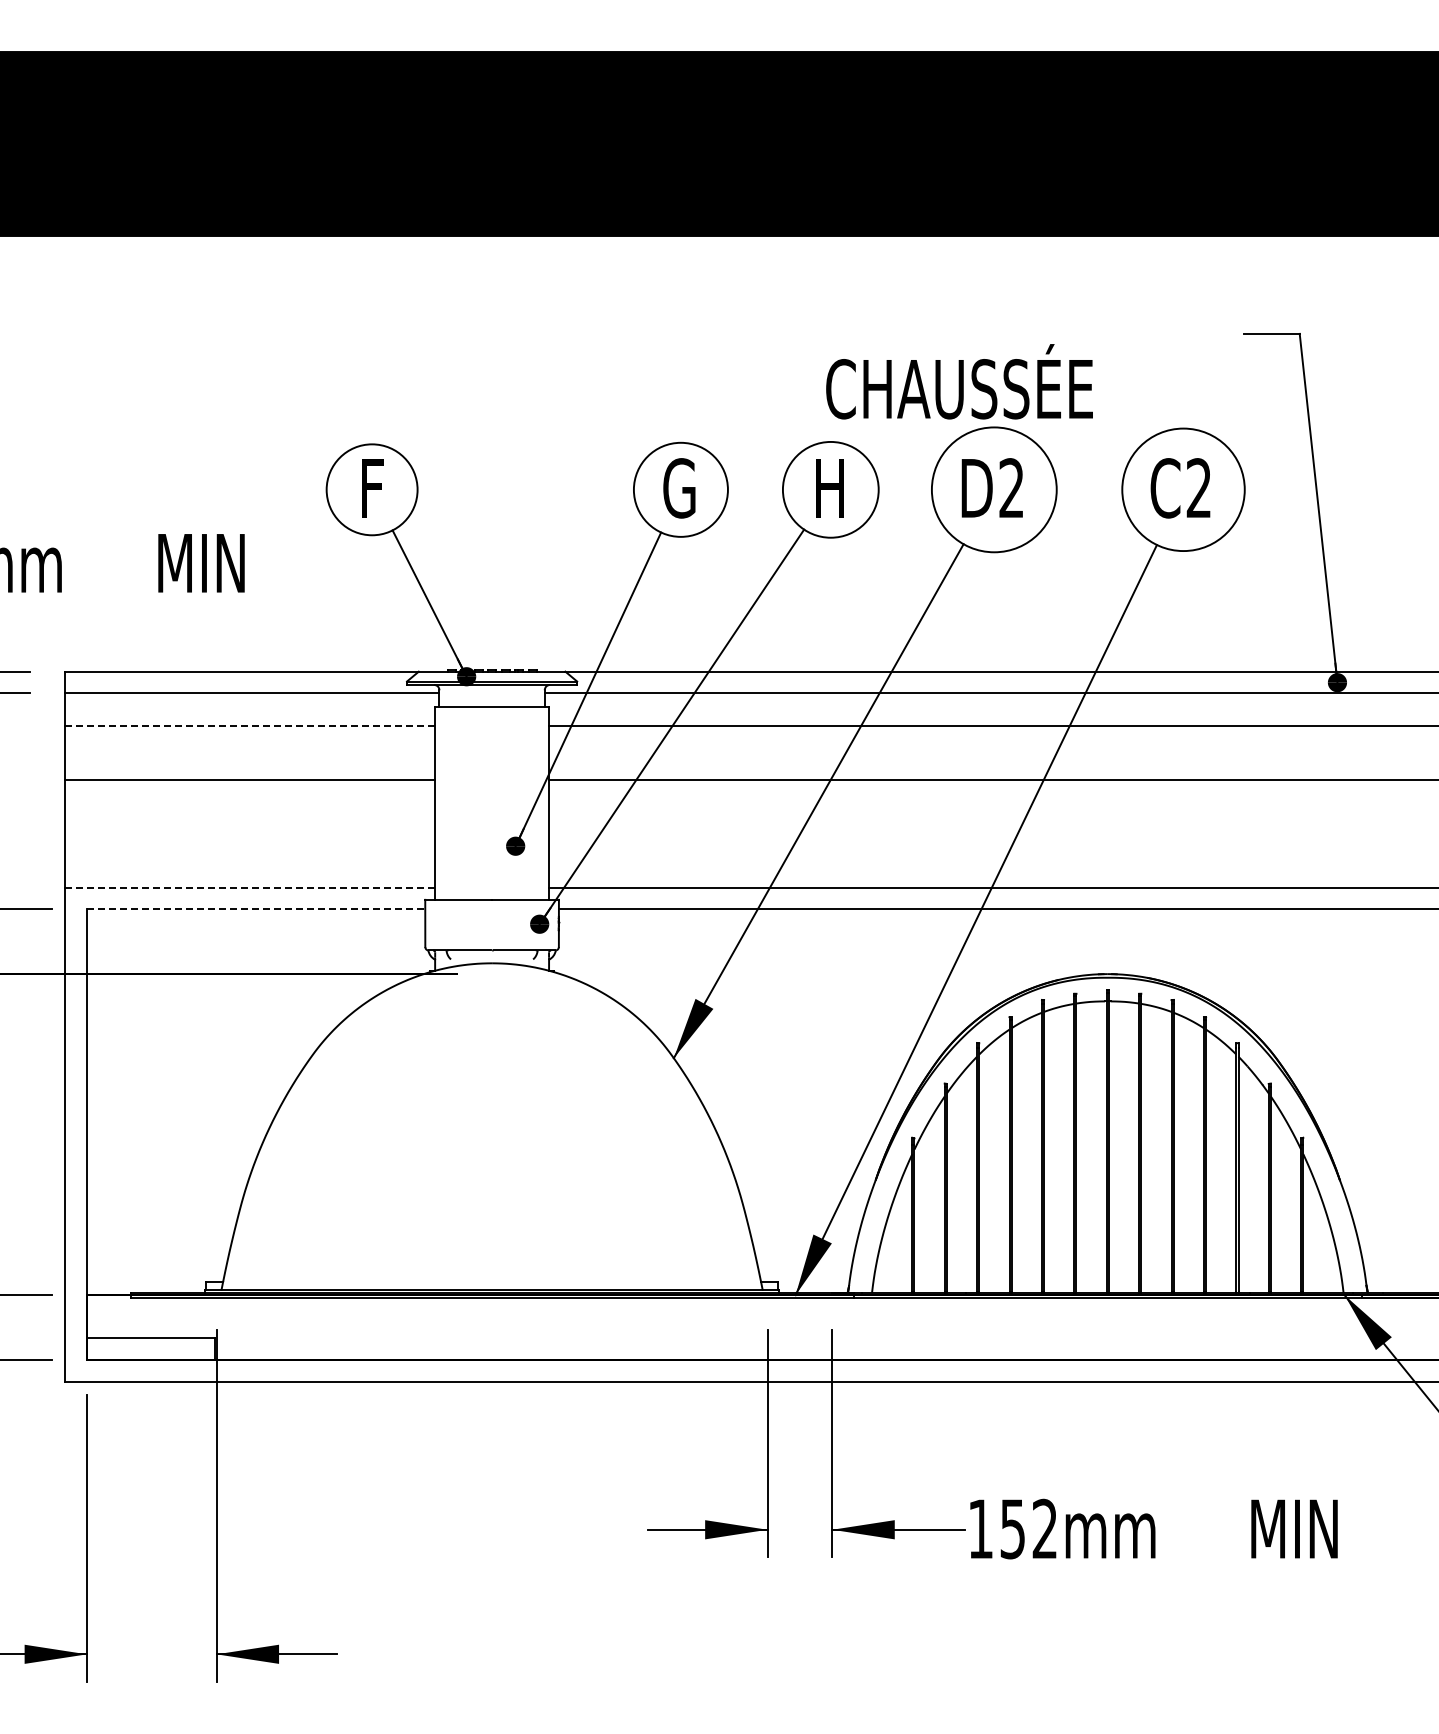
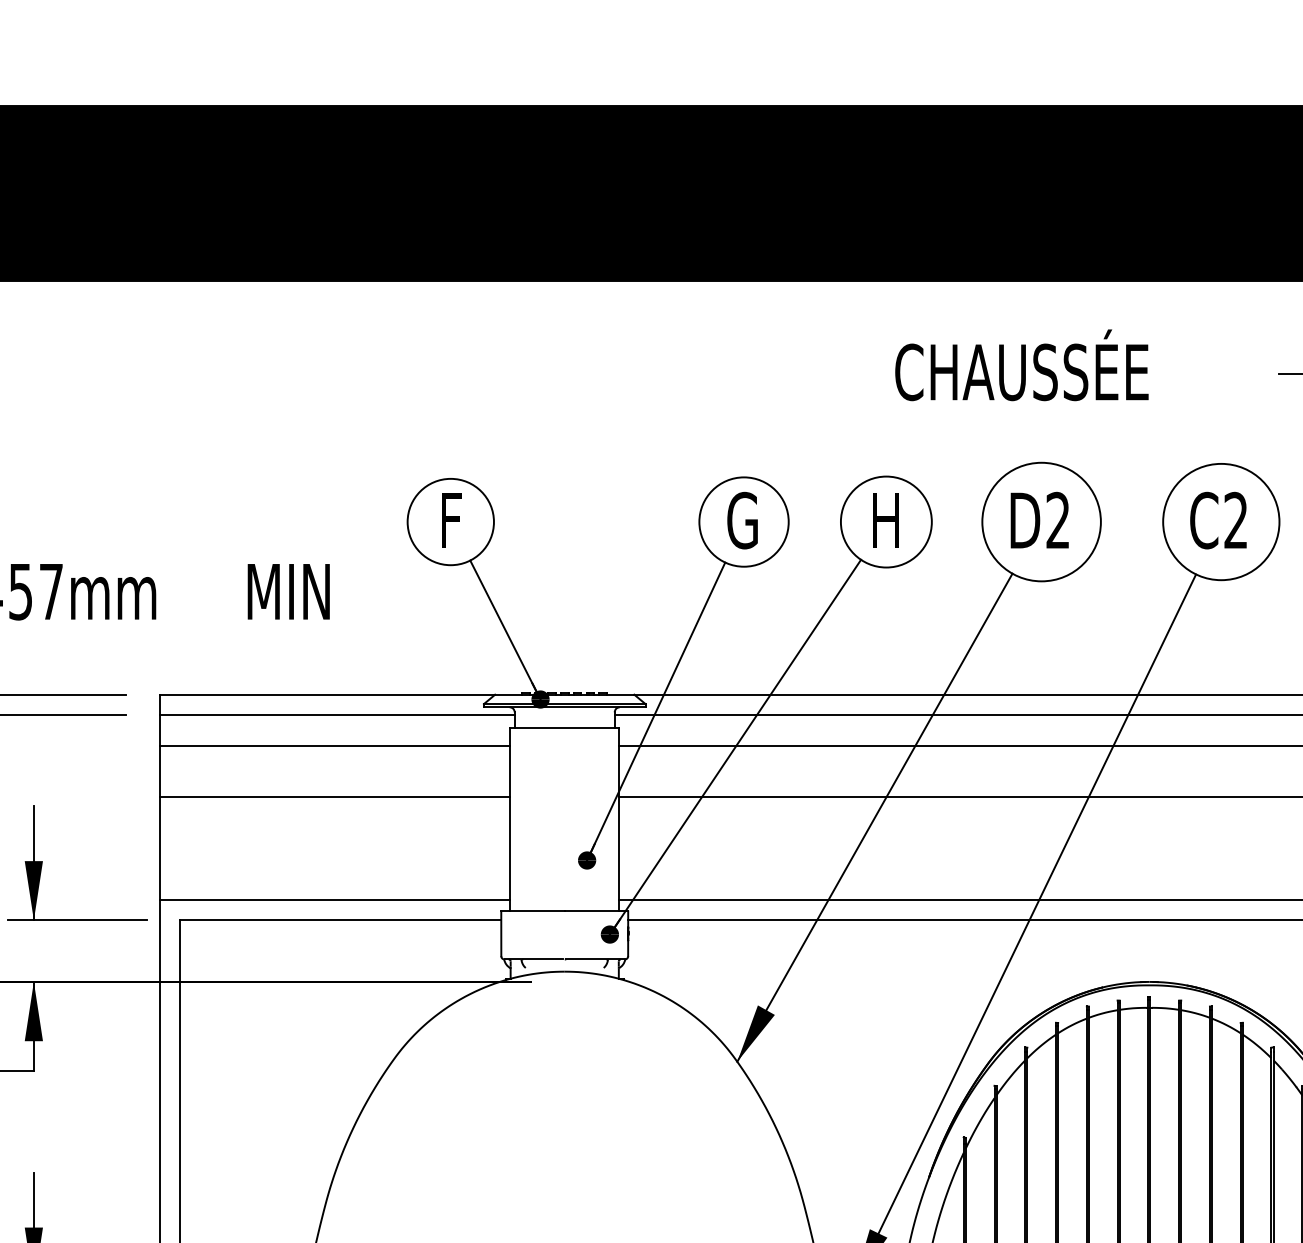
text: (959, 381) -> (1021, 365), moved
line: (250, 725) -> (335, 745), dashed -> solid
line: (250, 887) -> (335, 899), dashed -> solid
line: (256, 909) -> (341, 920), dashed -> solid

